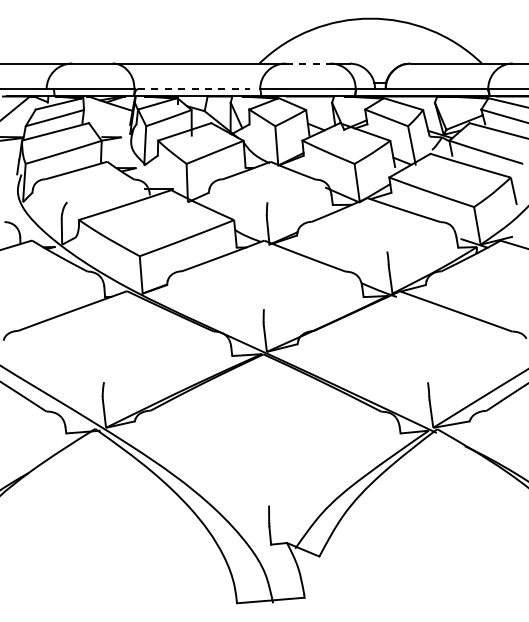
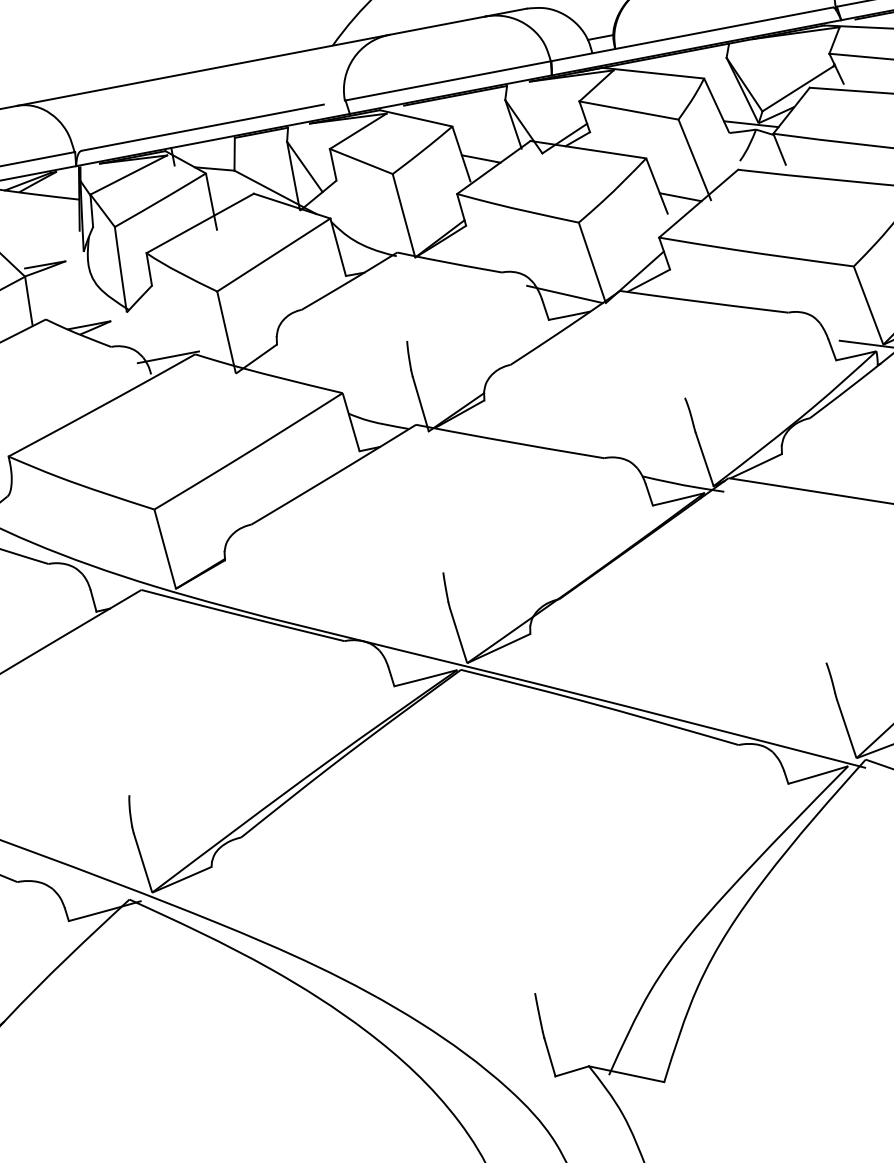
line: (308, 63) -> (438, 25), dashed -> solid
line: (194, 89) -> (203, 128), dashed -> solid

